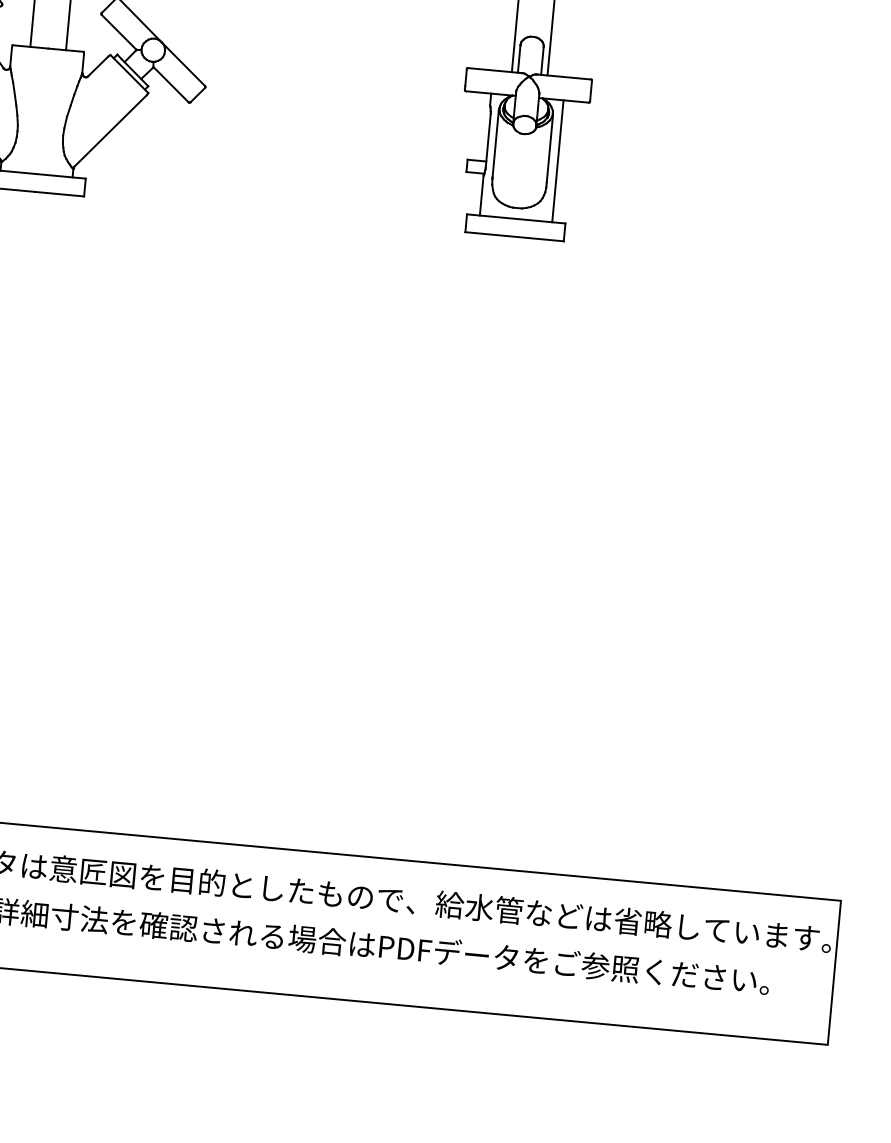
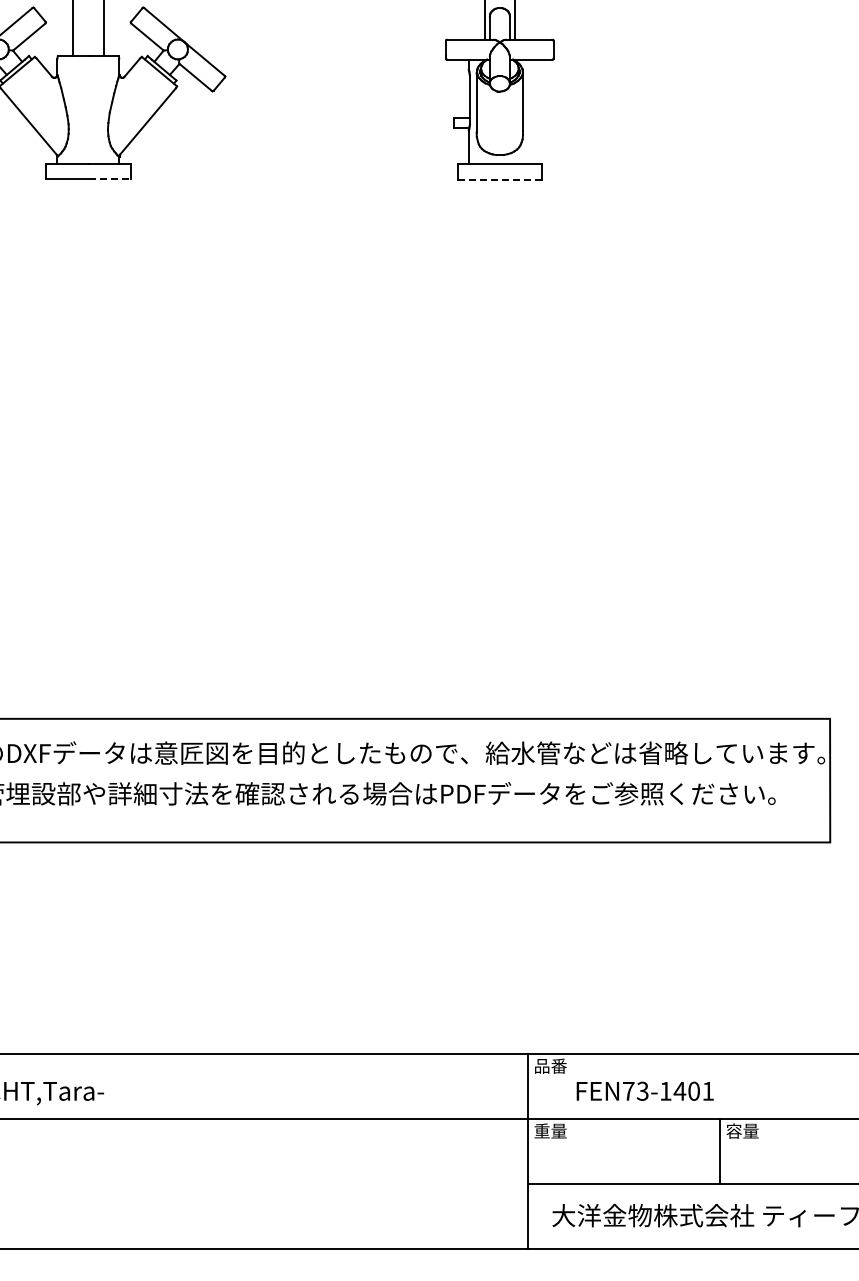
line: (557, 160) -> (530, 111), removed
line: (60, 194) -> (110, 179), solid -> dashed
line: (515, 236) -> (500, 179), solid -> dashed

